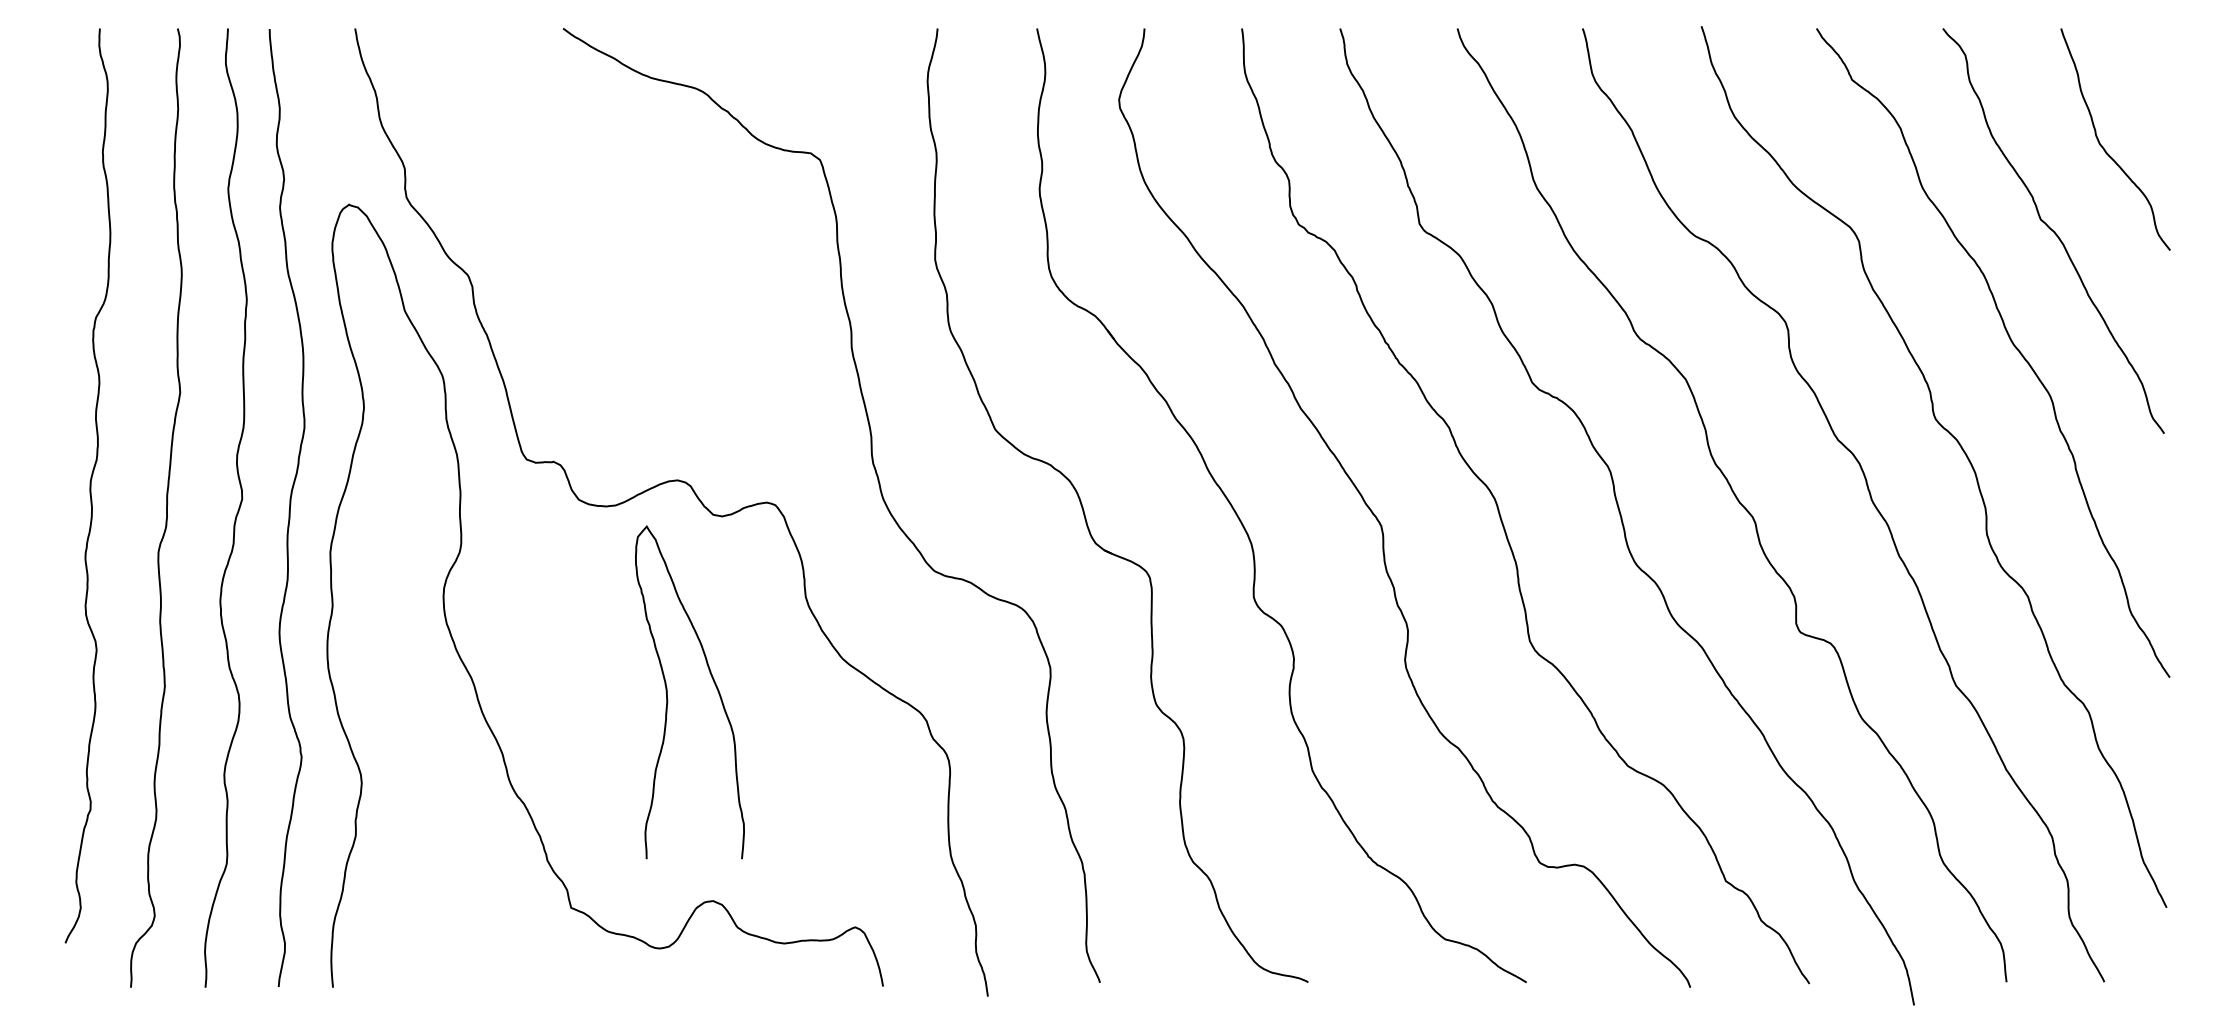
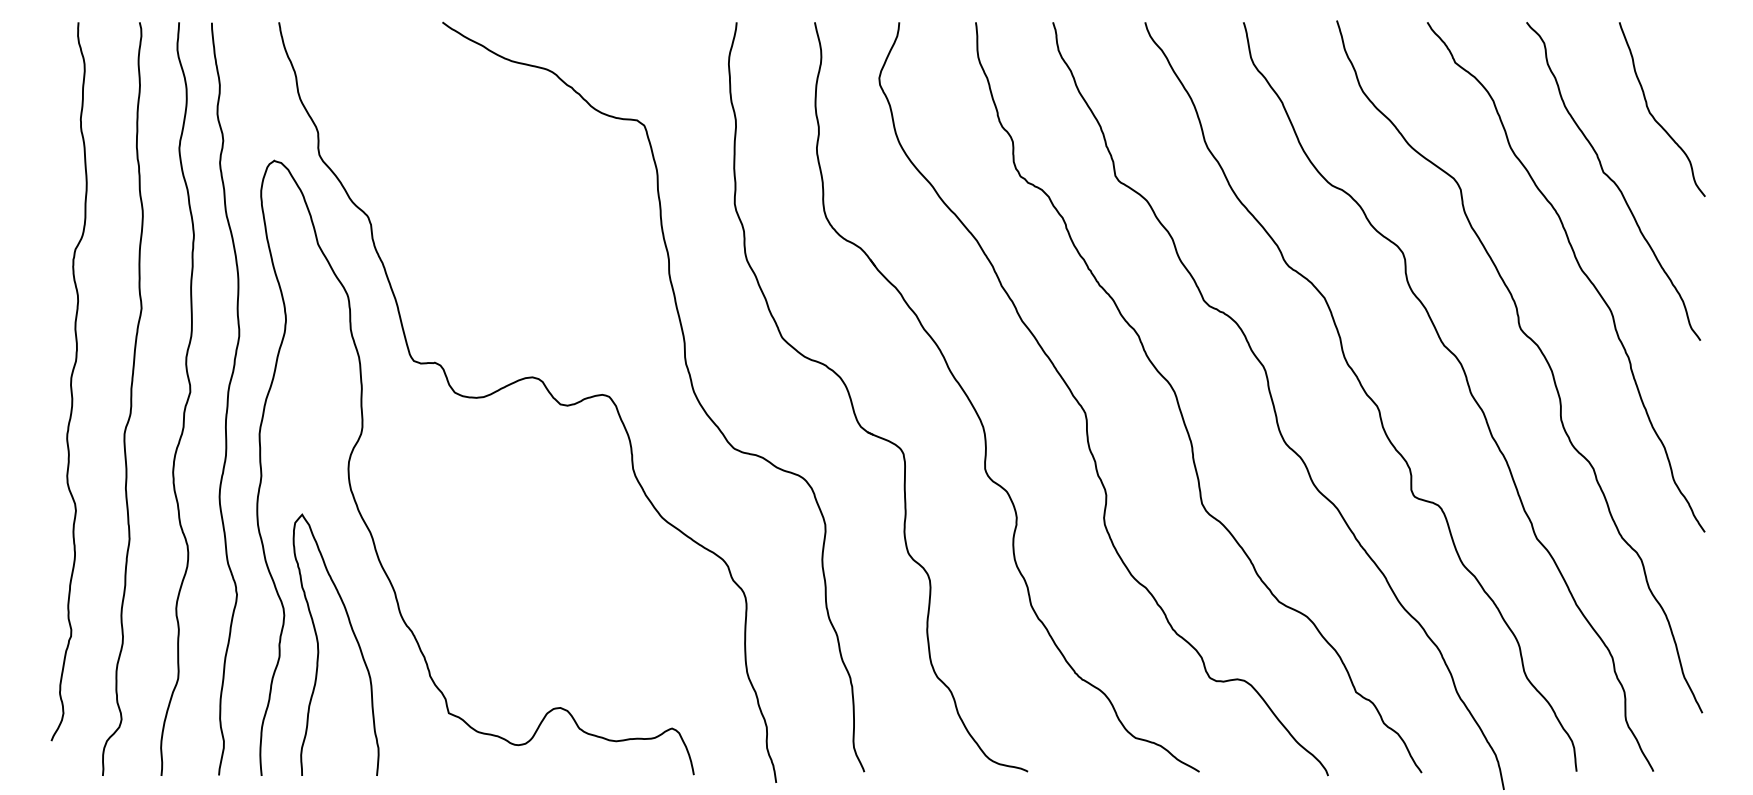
curve: (668, 698) -> (319, 649), moved

